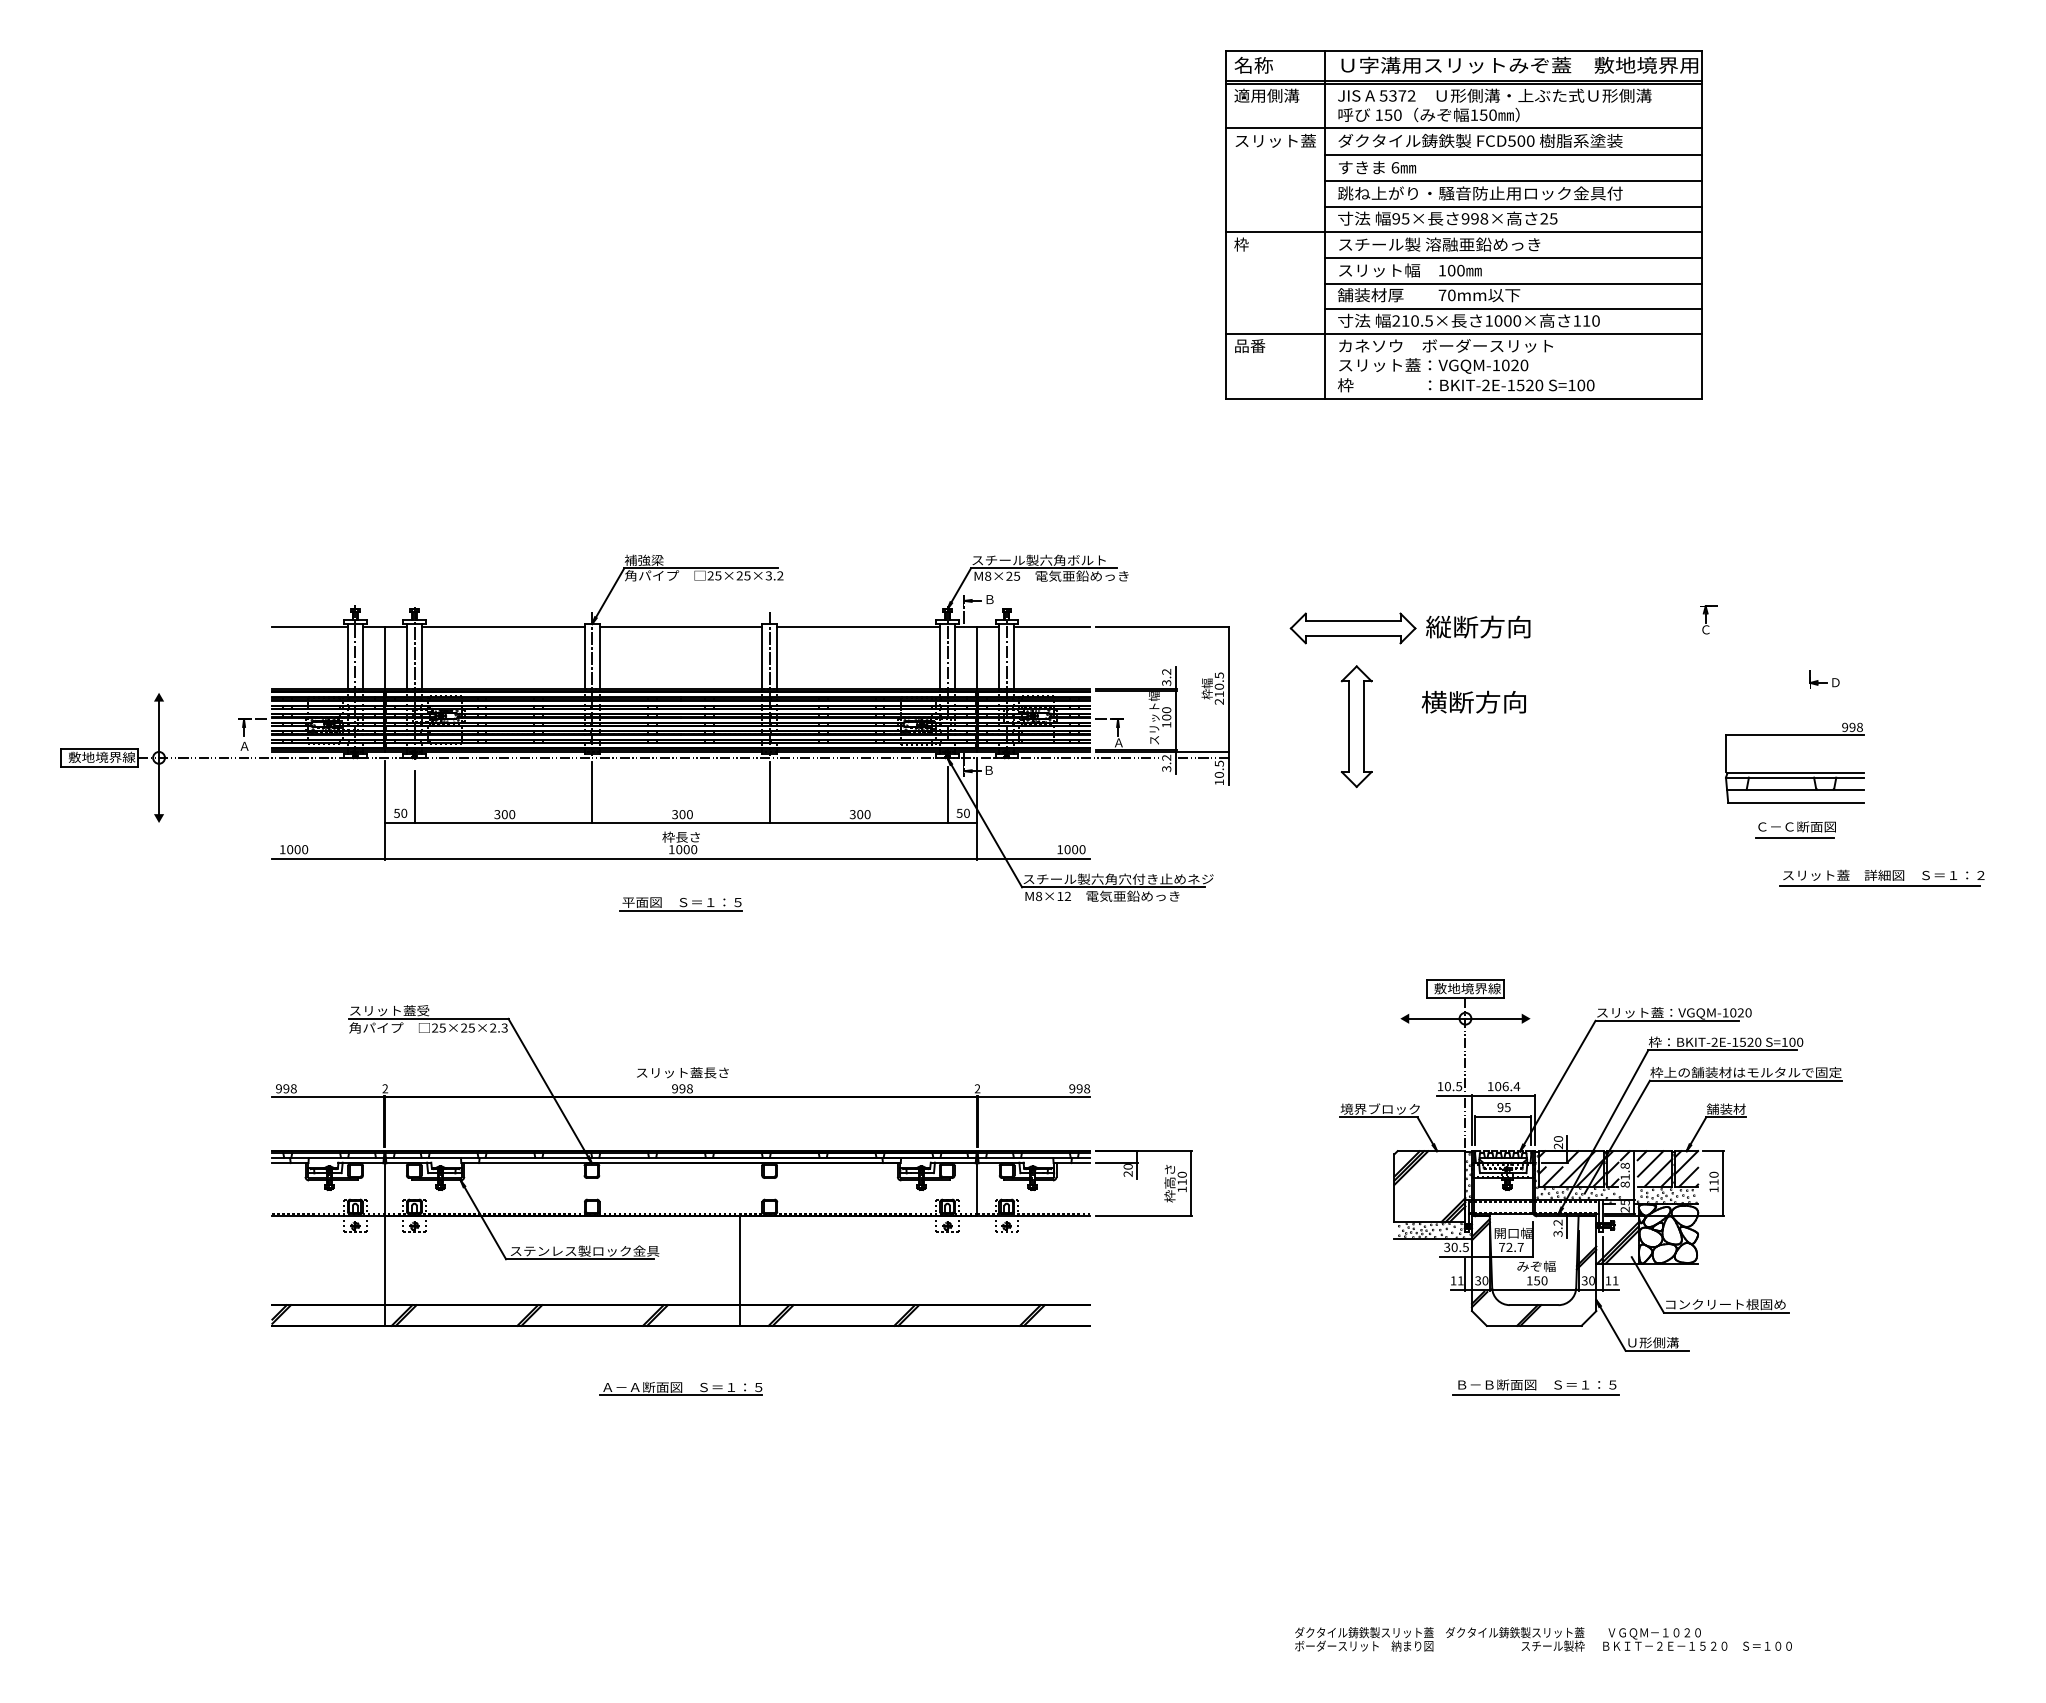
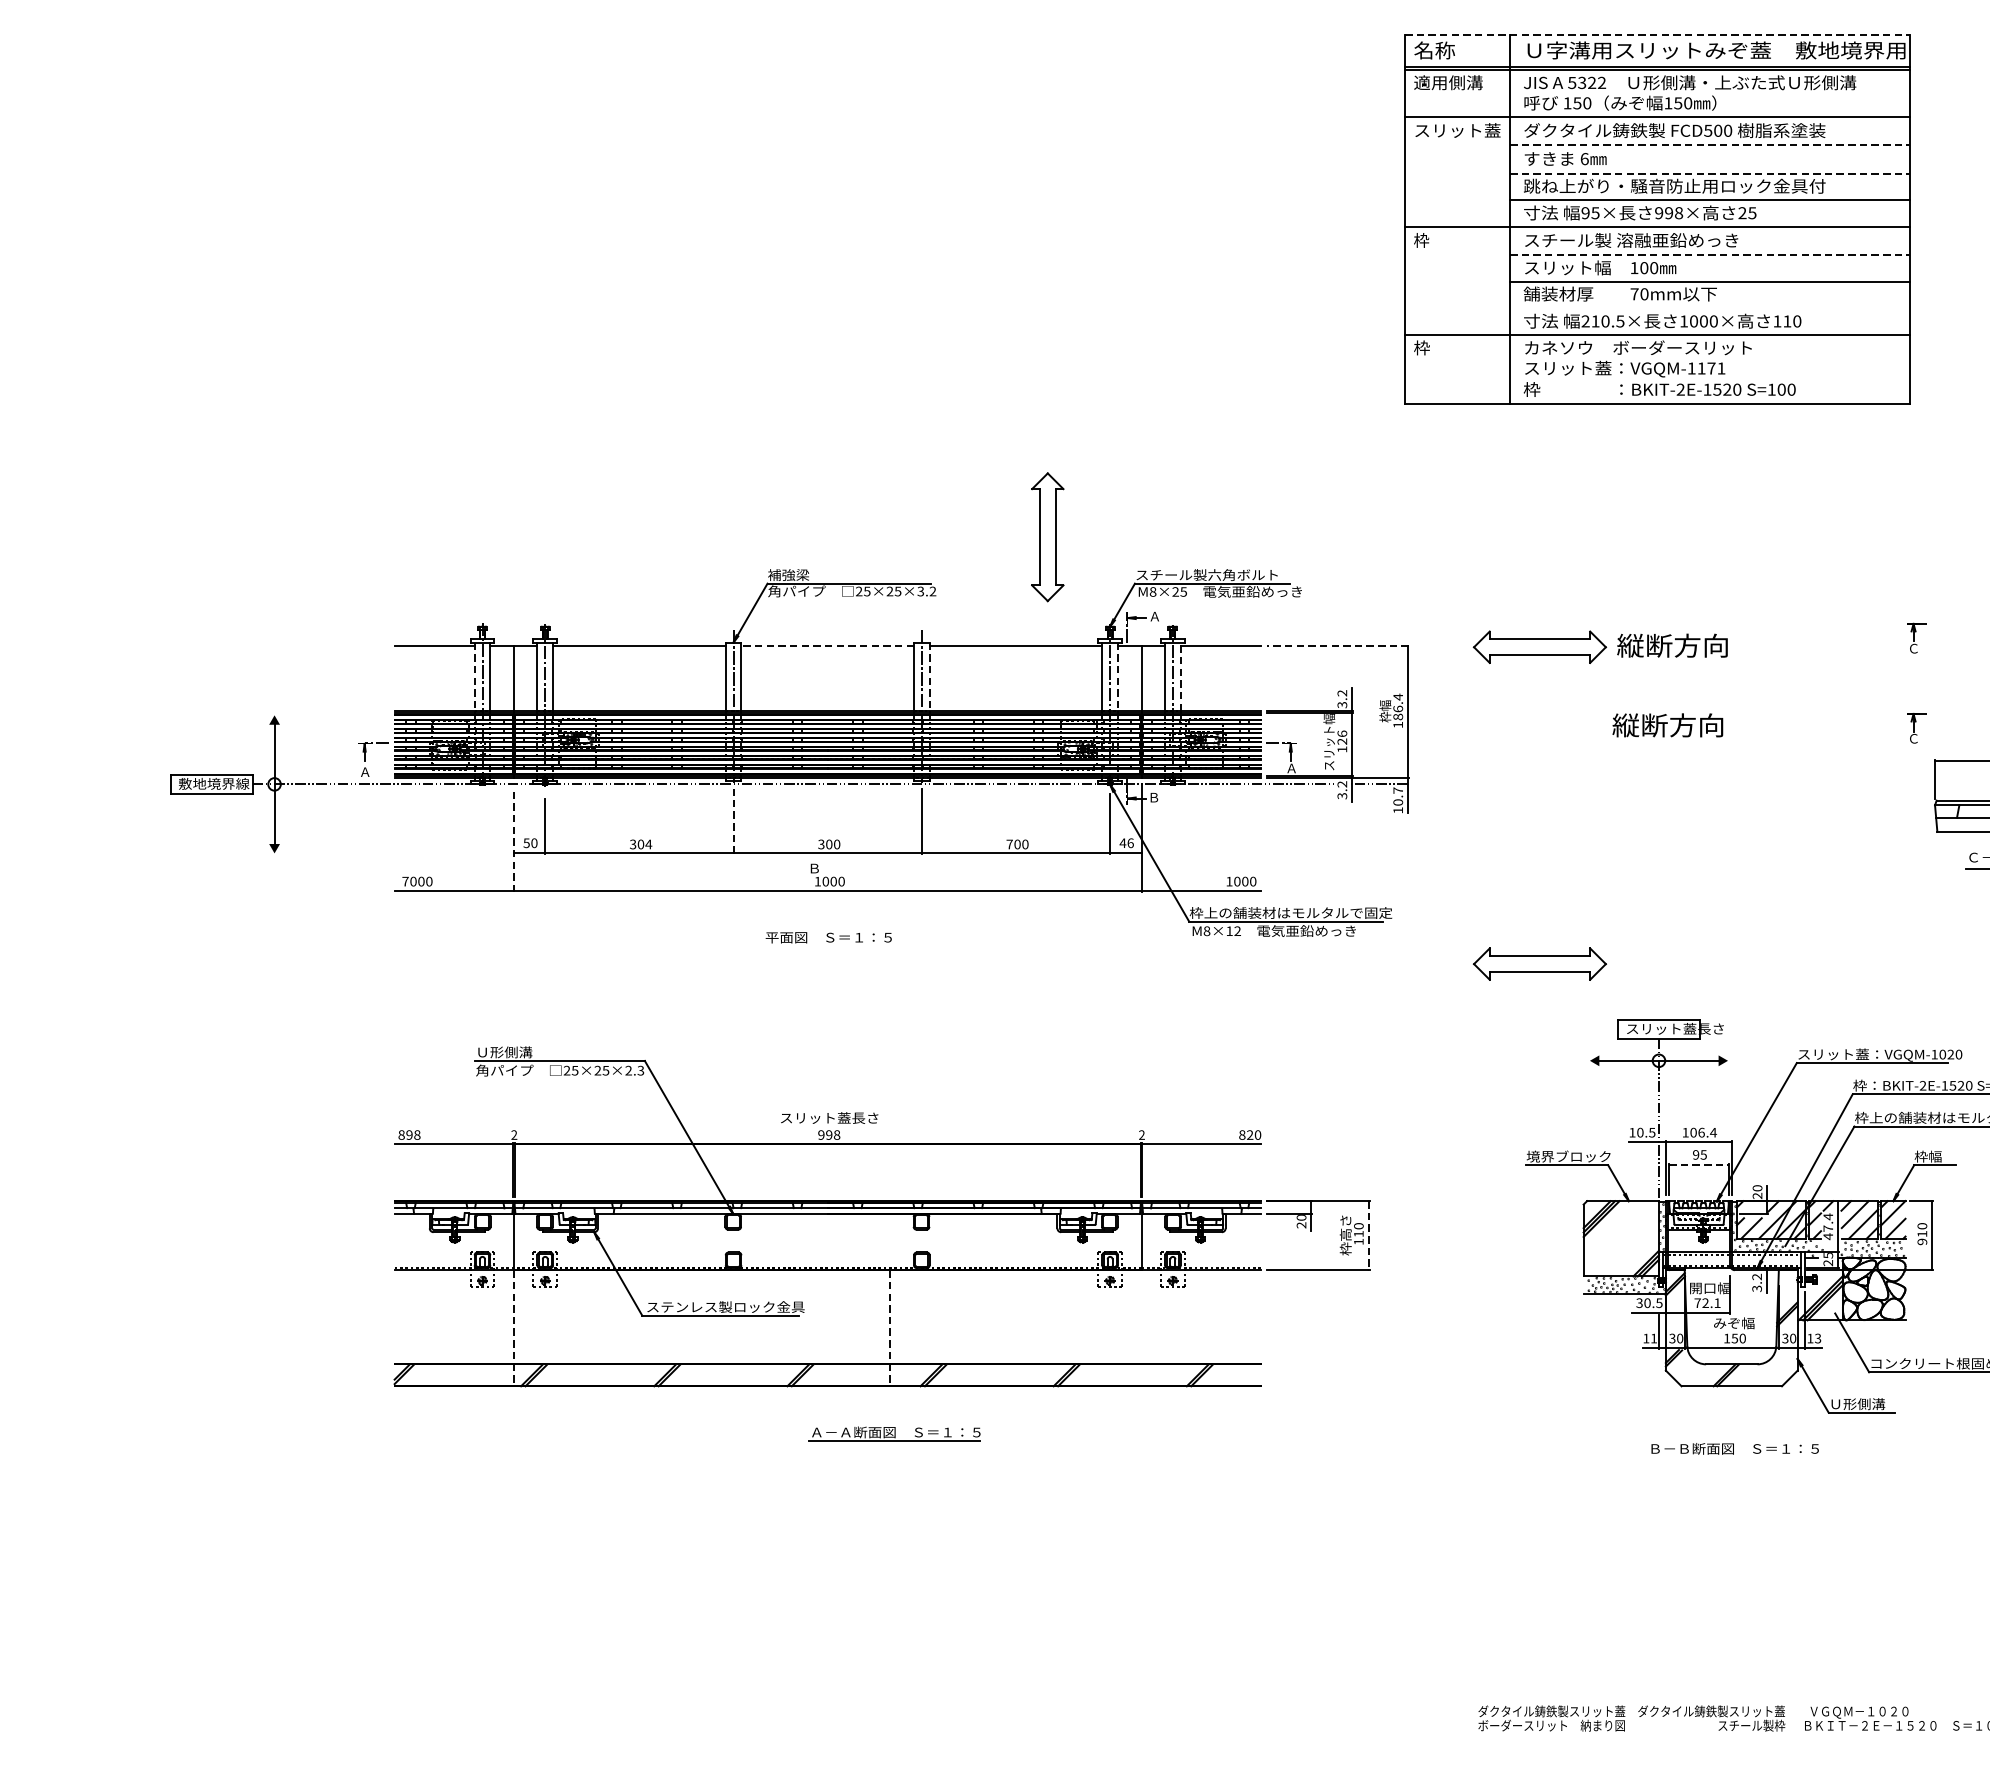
line: (1464, 51) -> (1657, 35), solid -> dashed
text: (1402, 95) -> (1592, 82), 5372 -> 5322
line: (1513, 154) -> (1709, 144), solid -> dashed
line: (1513, 181) -> (1709, 173), solid -> dashed
line: (1513, 258) -> (1709, 255), solid -> dashed
line: (1513, 308) -> (1709, 308), removed
text: (1249, 346) -> (1430, 348), 品番 -> 枠
text: (1515, 365) -> (1711, 368), VGQM-1020 -> VGQM-1171
text: (989, 599) -> (1154, 616), Ｂ -> Ａ
line: (680, 626) -> (827, 645), solid -> dashed
line: (1162, 626) -> (1337, 645), solid -> dashed
line: (1014, 655) -> (1181, 675), solid -> dashed
line: (347, 656) -> (474, 676), solid -> dashed
line: (777, 656) -> (929, 676), solid -> dashed
line: (954, 656) -> (1117, 676), solid -> dashed
text: (1218, 688) -> (1397, 710), 210.5 -> 186.4
text: (1433, 701) -> (1625, 724), 横断方向 -> 縦断方向
part: (1708, 704) -> (1916, 727), added
text: (1166, 713) -> (1342, 737), 100 -> 126
part: (1356, 726) -> (1047, 537), moved
text: (1219, 763) -> (1398, 790), 10.5 -> 10.7
line: (592, 792) -> (733, 821), solid -> dashed
line: (384, 810) -> (513, 840), solid -> dashed
text: (962, 812) -> (1125, 842), 50 -> 46
text: (511, 814) -> (648, 844), 300 -> 304
text: (852, 814) -> (1009, 844), 300 -> 700
text: (680, 836) -> (827, 867), 枠長さ -> Ｂ
text: (282, 849) -> (405, 881), 1000 -> 7000
text: (1117, 878) -> (1290, 912), スチール製六角穴付き止めネジ -> 枠上の舗装材はモルタルで固定
line: (680, 911) -> (827, 947), removed
part: (1352, 927) -> (1539, 964), added
text: (1480, 988) -> (1674, 1028), 敷地境界線 -> スリット蓋長さ
text: (389, 1010) -> (518, 1052), スリット蓋受 -> Ｕ形側溝
text: (278, 1088) -> (401, 1134), 998 -> 898
text: (1079, 1088) -> (1249, 1134), 998 -> 820
text: (1725, 1108) -> (1934, 1155), 舗装材 -> 枠幅
line: (1503, 1116) -> (1699, 1164), solid -> dashed
text: (1624, 1174) -> (1827, 1225), 81.8 -> 47.4
line: (1191, 1183) -> (1368, 1235), solid -> dashed
text: (1713, 1189) -> (1921, 1241), 110 -> 910
text: (1520, 1247) -> (1717, 1303), 72.7 -> 72.1
line: (384, 1271) -> (513, 1328), solid -> dashed
line: (740, 1271) -> (890, 1328), solid -> dashed
text: (1615, 1280) -> (1817, 1338), 11 -> 13
part: (680, 1388) -> (893, 1433), moved
line: (1535, 1395) -> (1733, 1460), removed

